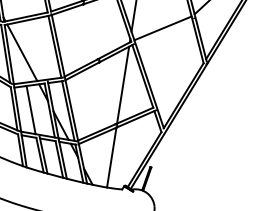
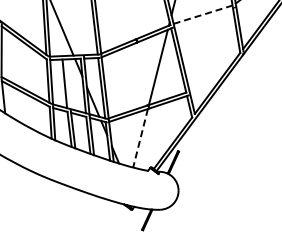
line: (163, 28) -> (203, 14), solid -> dashed
line: (111, 157) -> (140, 138), solid -> dashed

